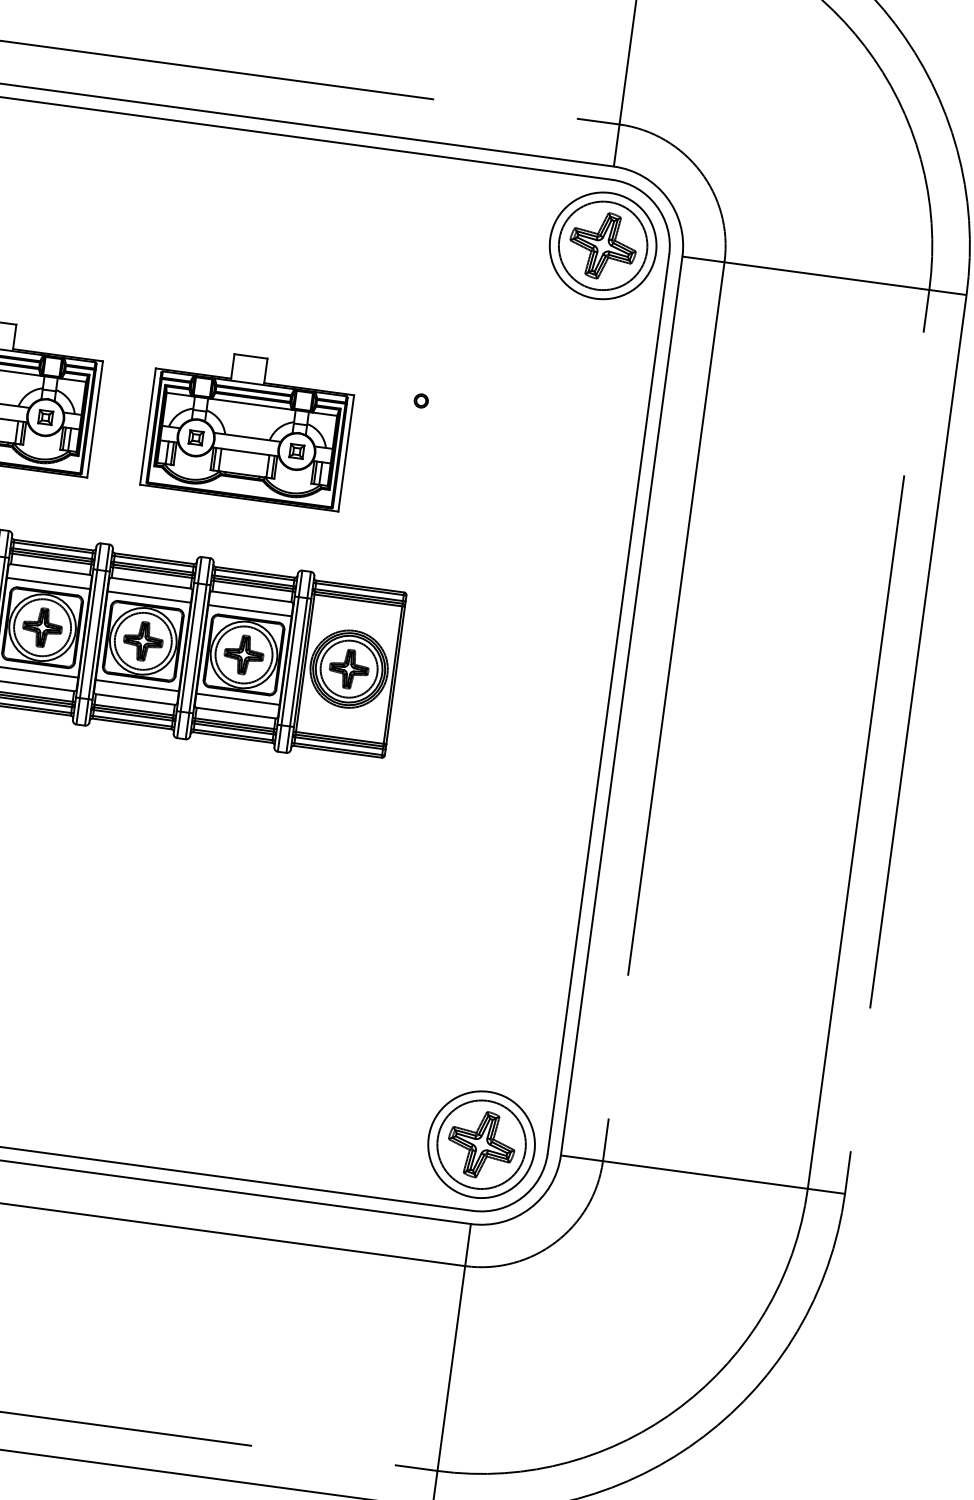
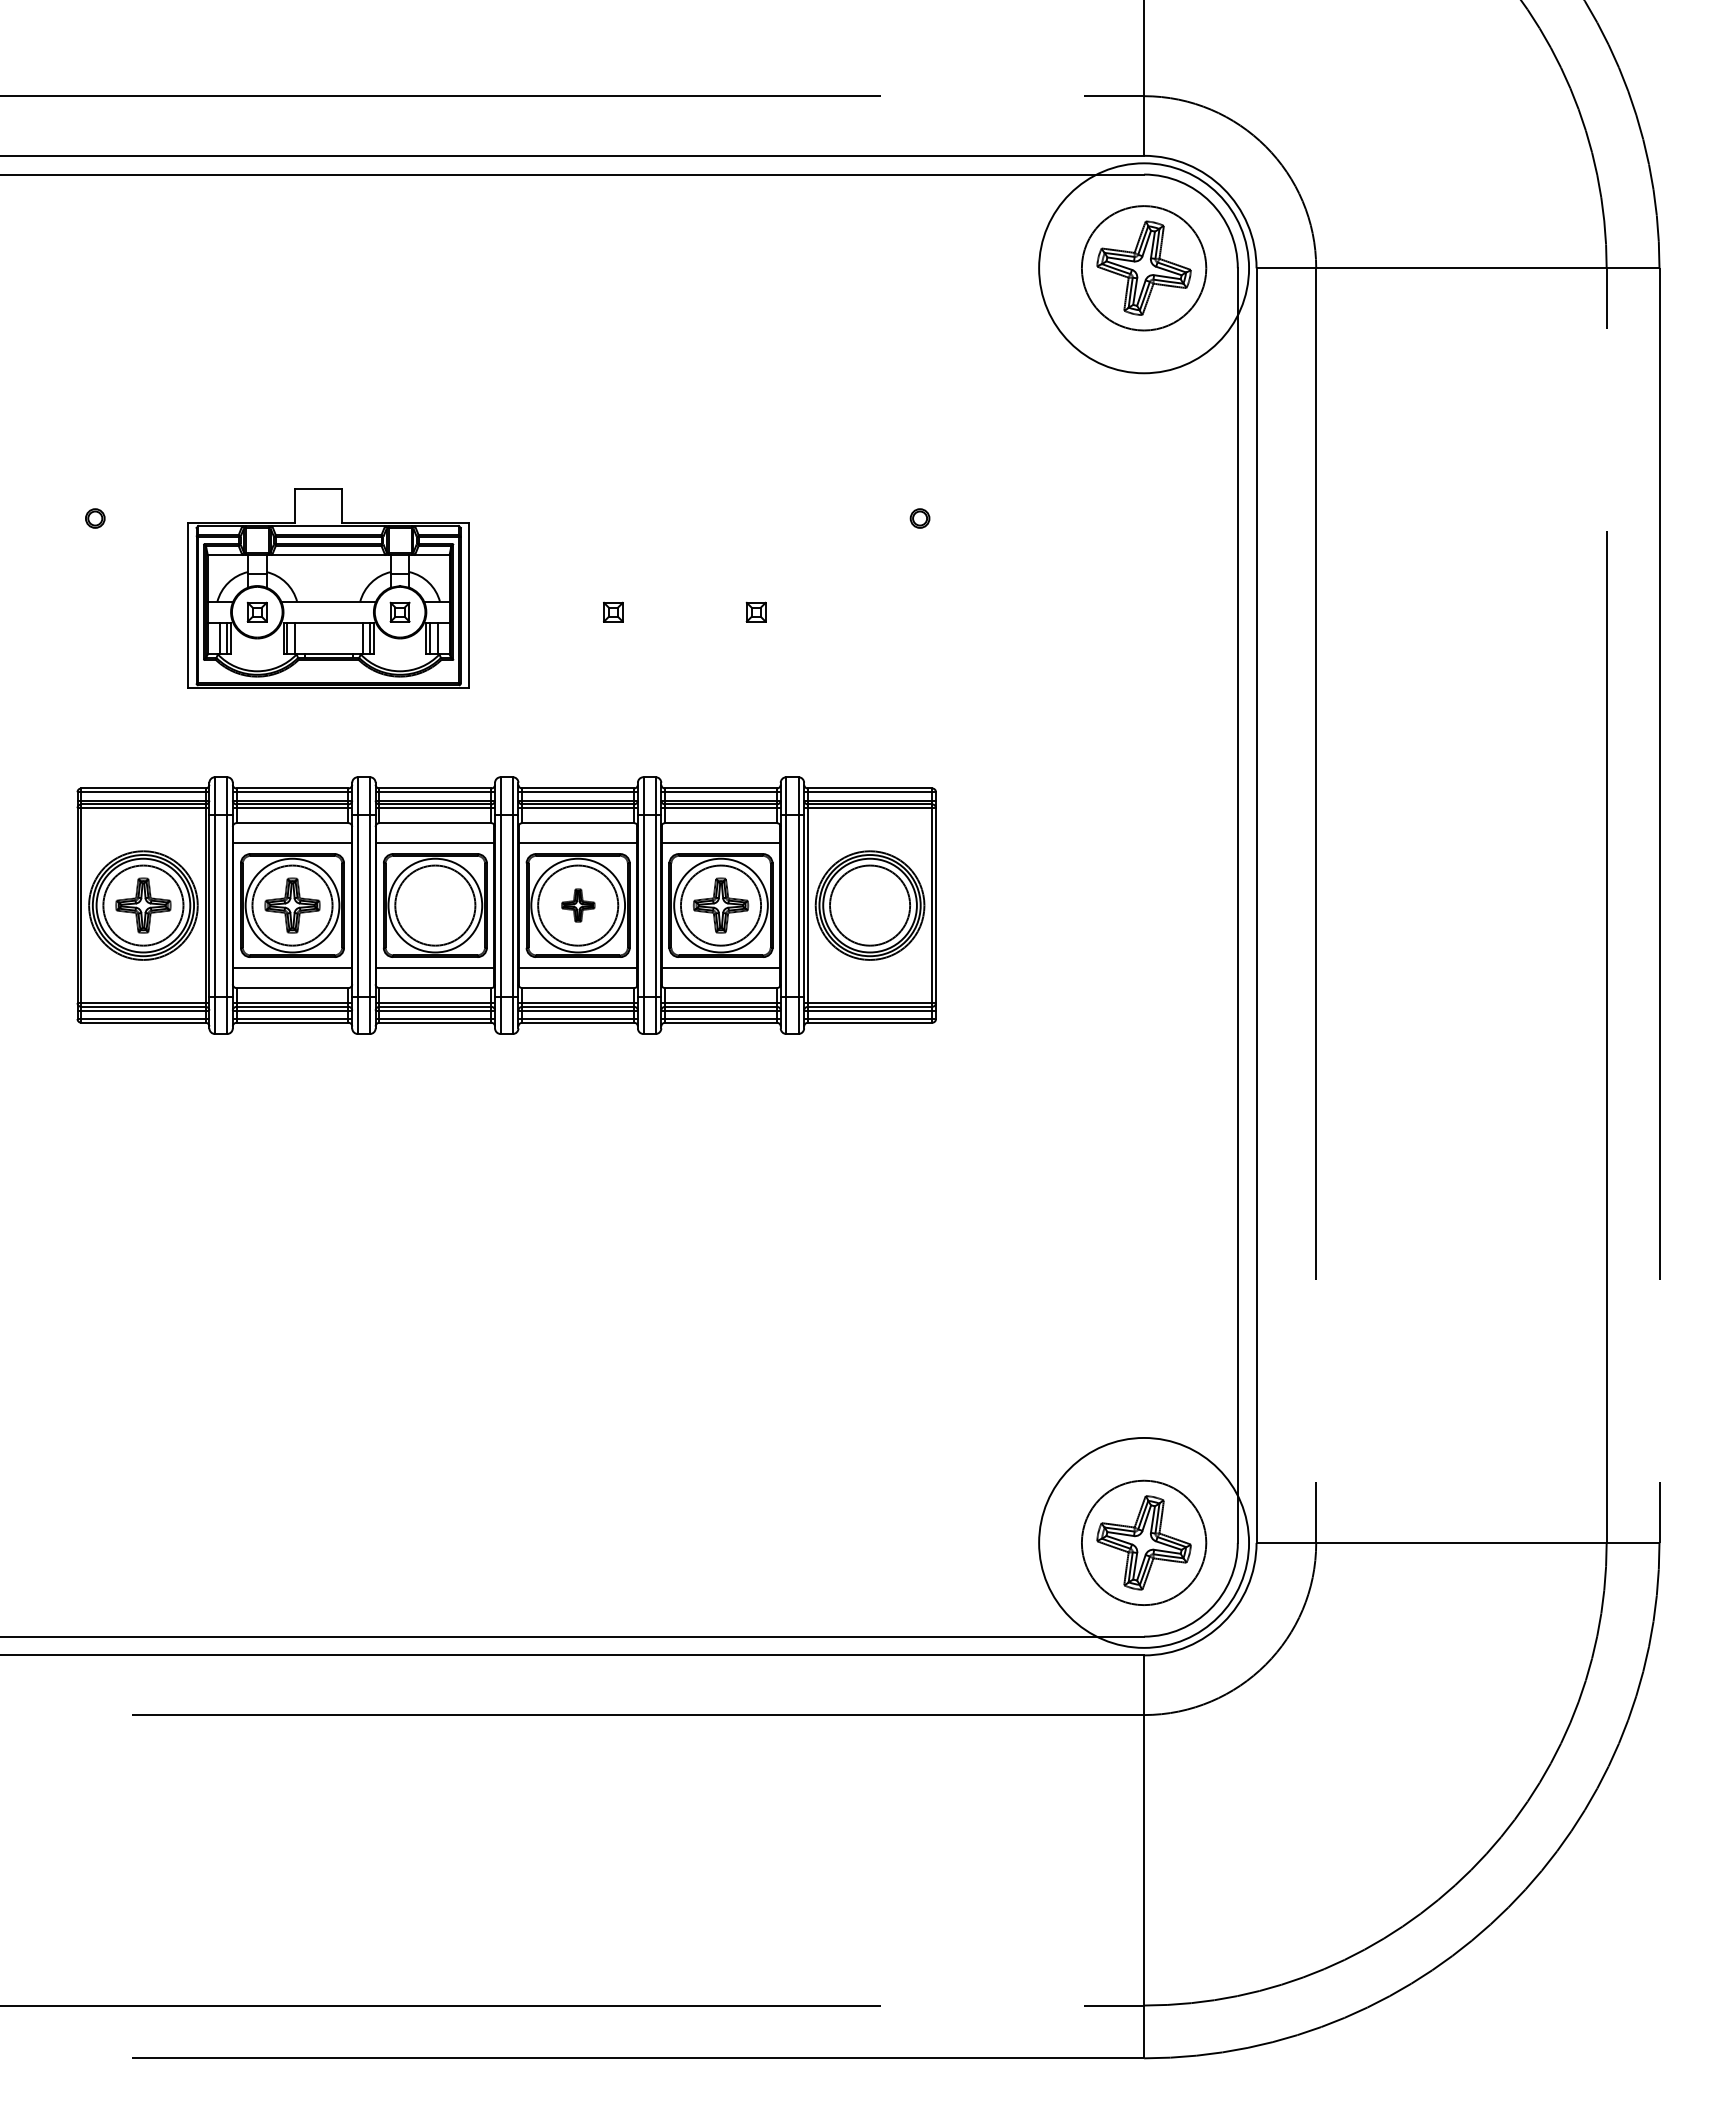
circle: (603, 246) -> (1144, 268), size x1.4
part: (248, 427) -> (684, 588), removed
part: (42, 627) -> (435, 905), removed
part: (143, 641) -> (578, 905), size x0.6
part: (349, 669) -> (870, 905), removed
circle: (481, 1144) -> (1144, 1542), size x1.4

